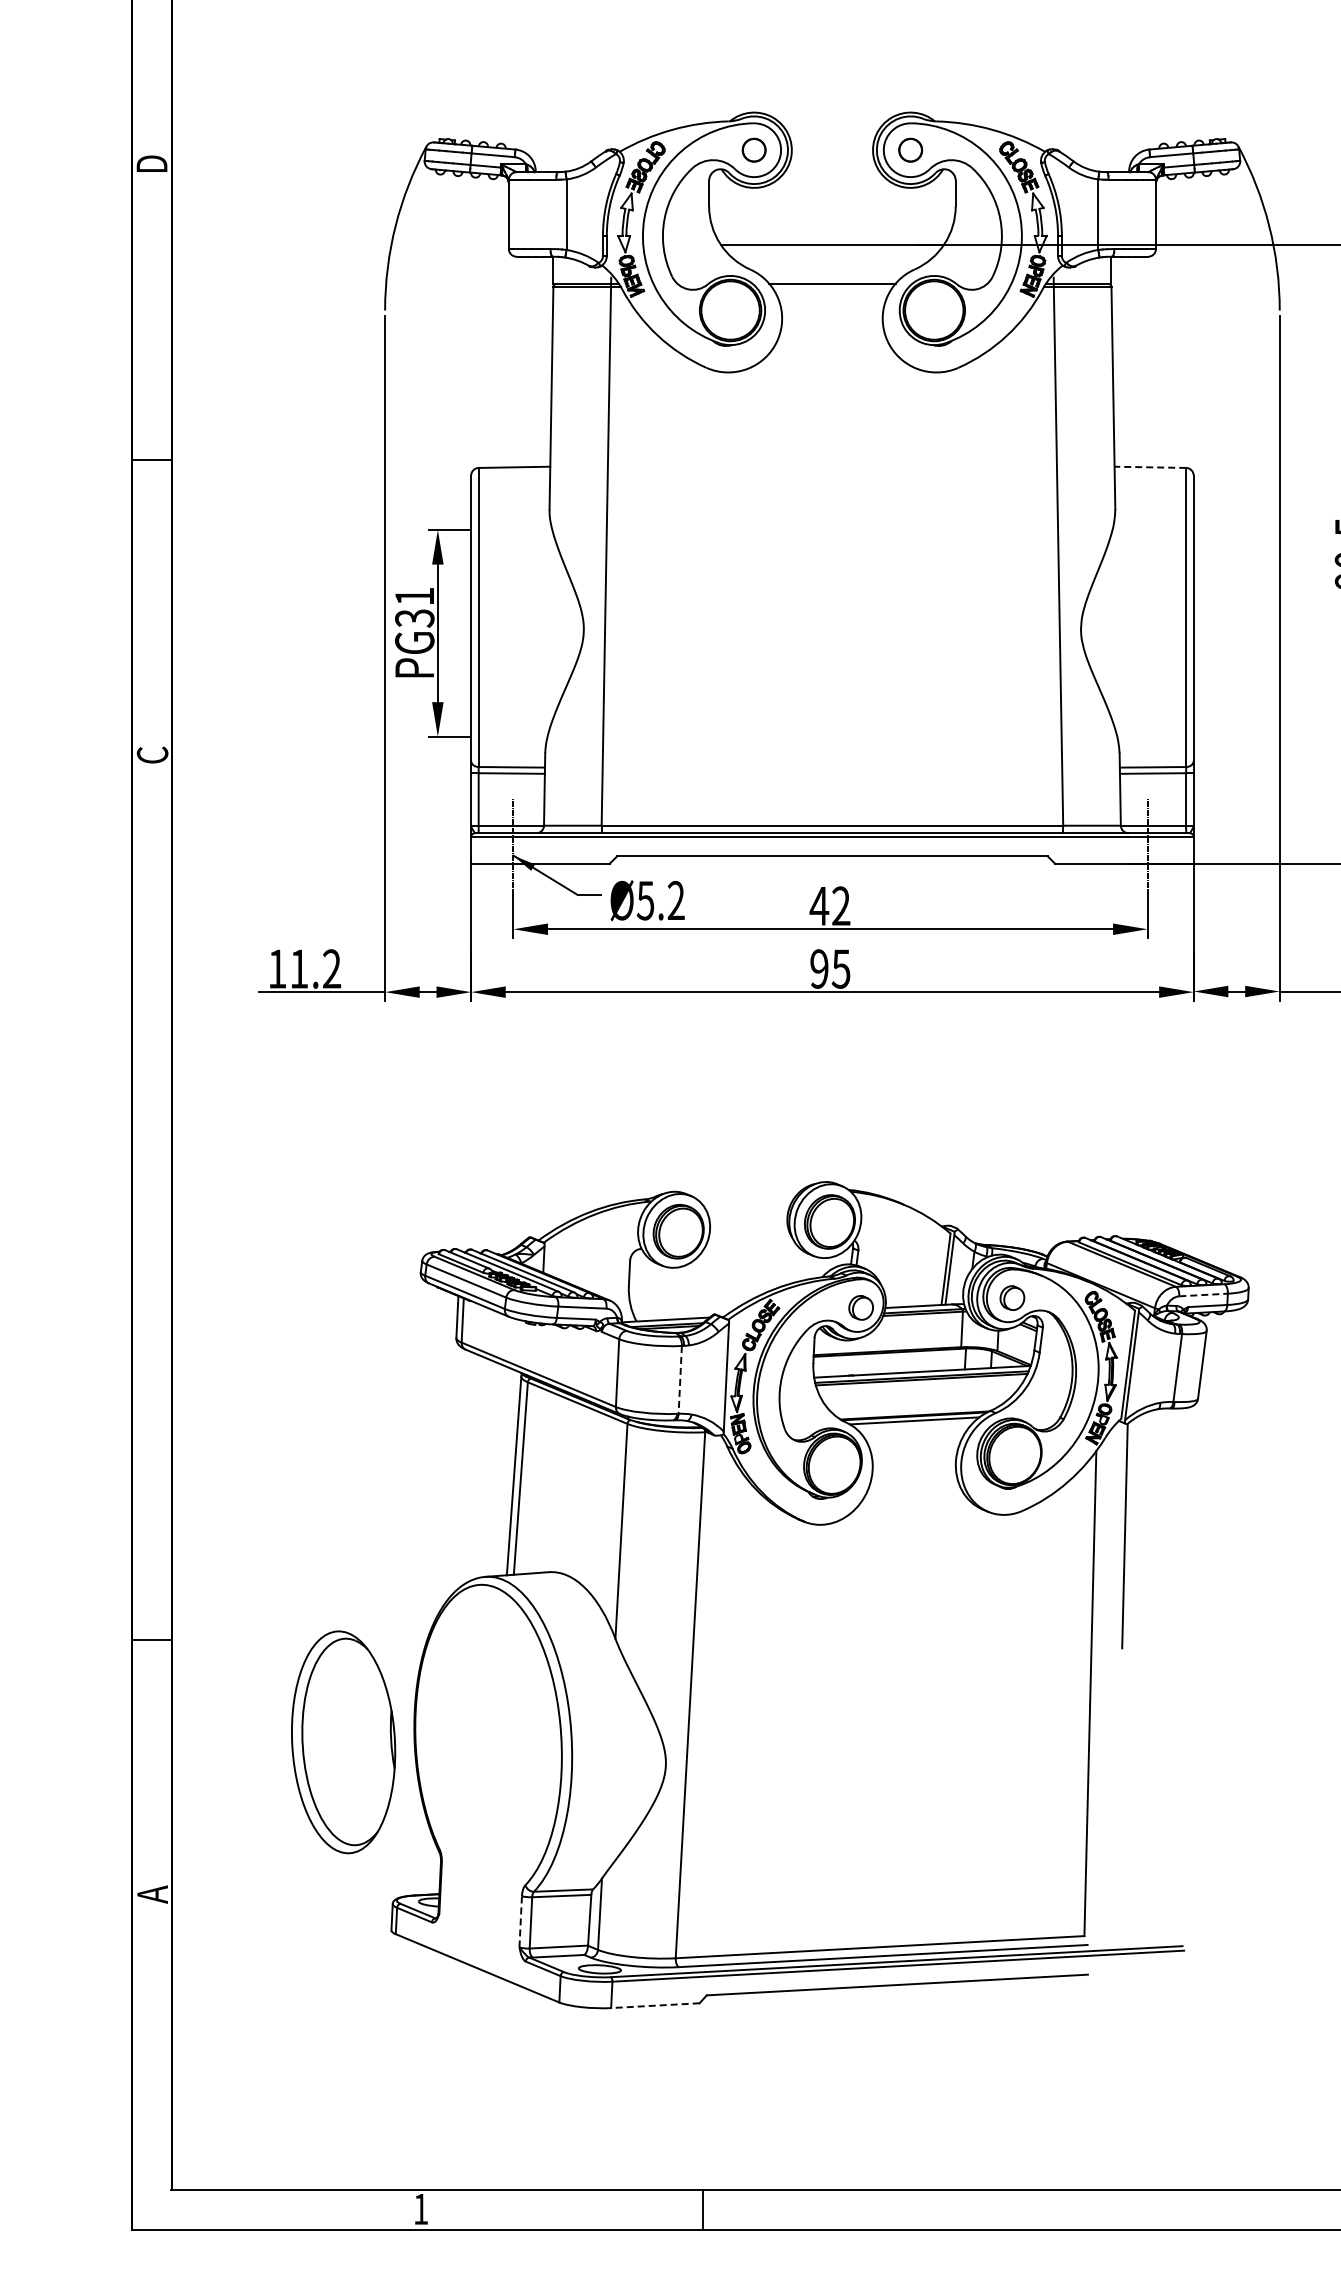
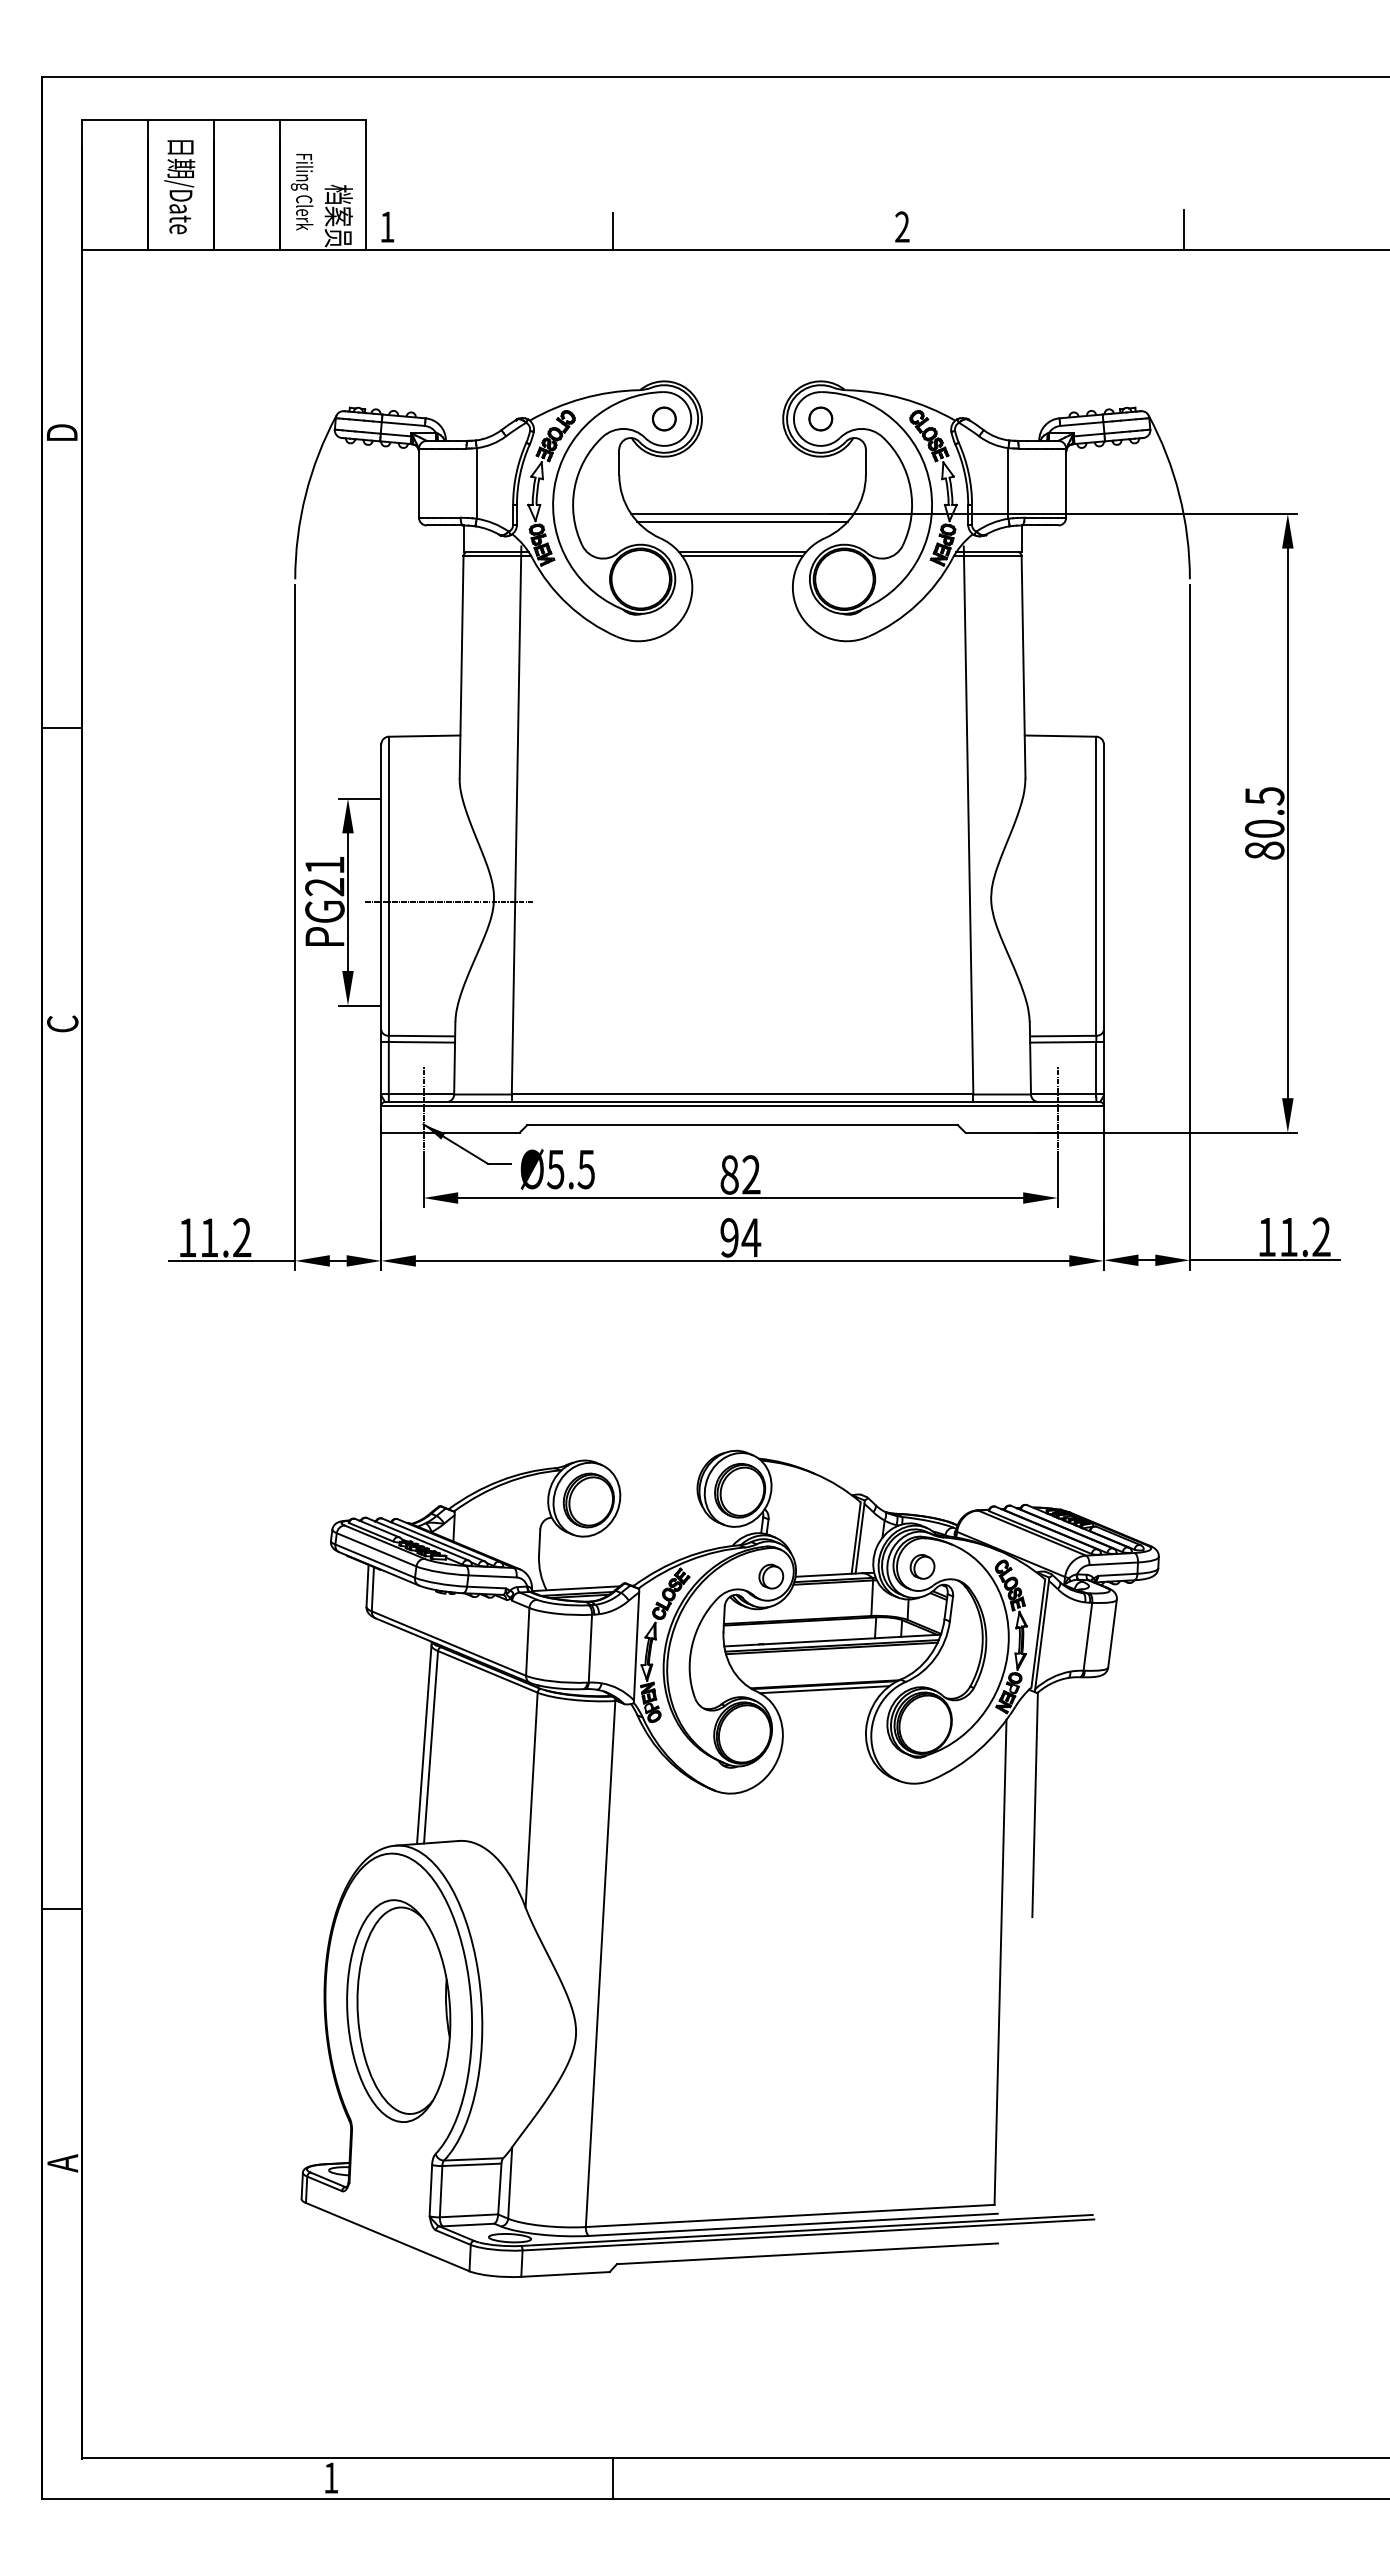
line: (832, 252) -> (742, 521), added
line: (832, 287) -> (742, 556), added
line: (1150, 467) -> (1060, 736), dashed -> solid
text: (415, 618) -> (325, 887), PG31 -> PG21
line: (539, 633) -> (449, 902), added
text: (675, 900) -> (585, 1169), Ø5.2 -> Ø5.5
text: (819, 905) -> (729, 1174), 42 -> 82
text: (841, 968) -> (751, 1237), 95 -> 94
line: (1204, 1294) -> (1114, 1563), dashed -> solid
line: (680, 1379) -> (590, 1648), dashed -> solid
part: (343, 1741) -> (398, 2010), moved
line: (520, 1921) -> (430, 2190), dashed -> solid
line: (655, 2005) -> (565, 2274), dashed -> solid

